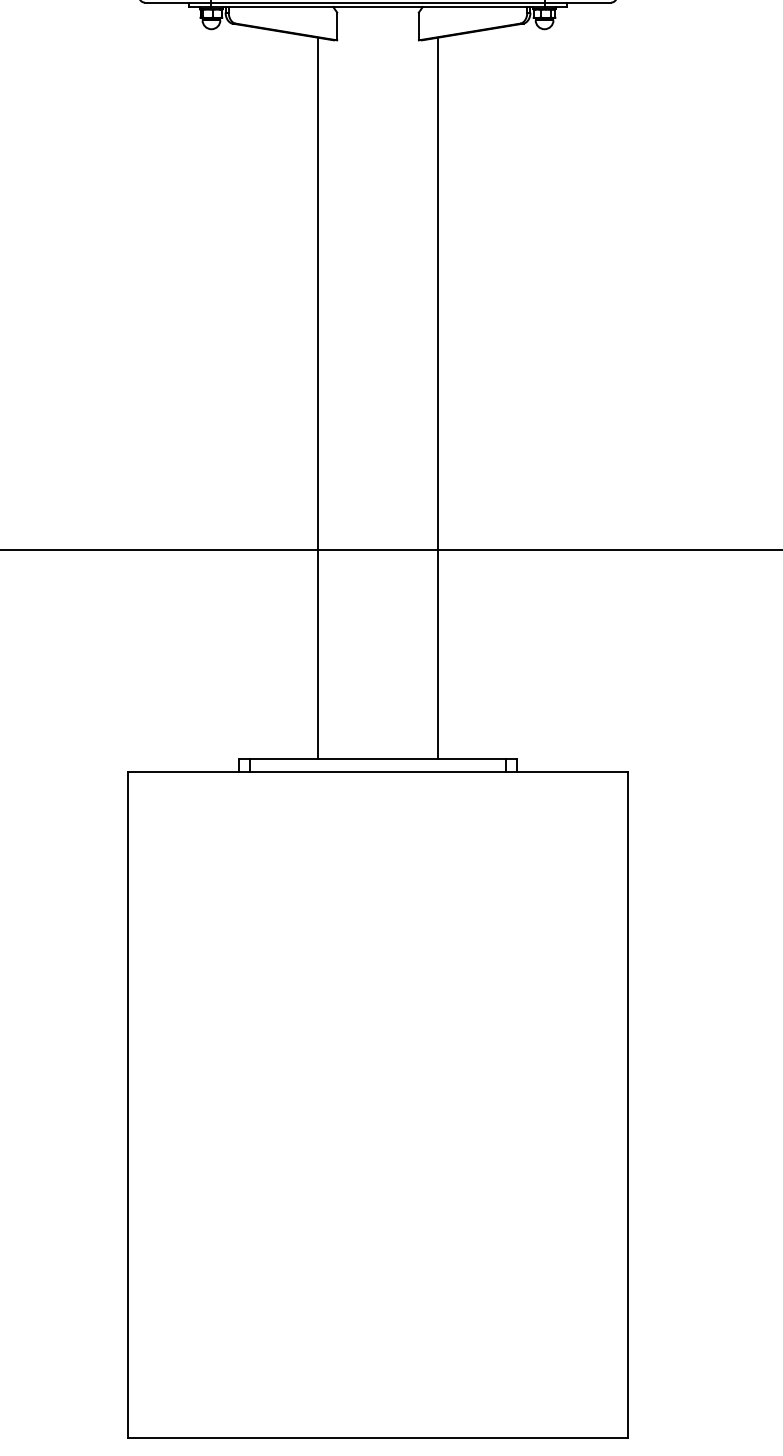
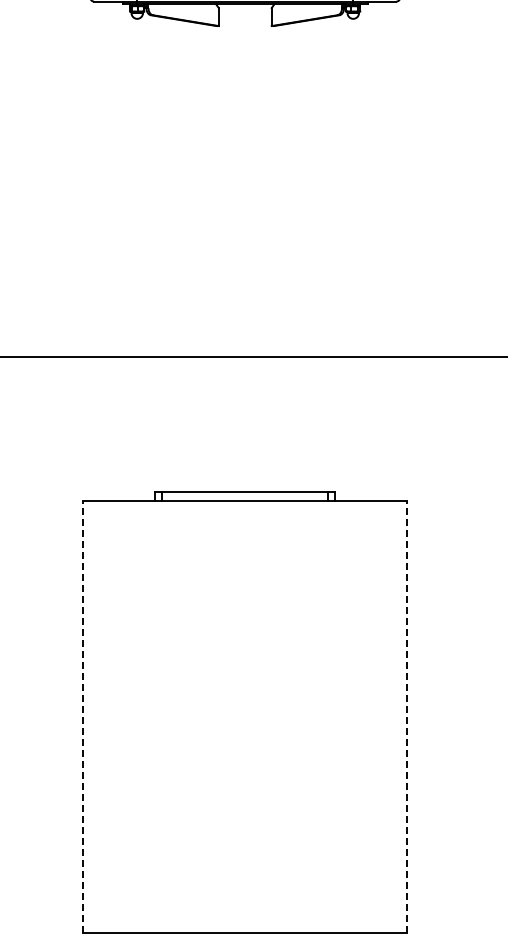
line: (318, 397) -> (206, 257), removed
line: (438, 397) -> (284, 257), removed
line: (128, 1105) -> (83, 716), solid -> dashed
line: (628, 1105) -> (407, 716), solid -> dashed

